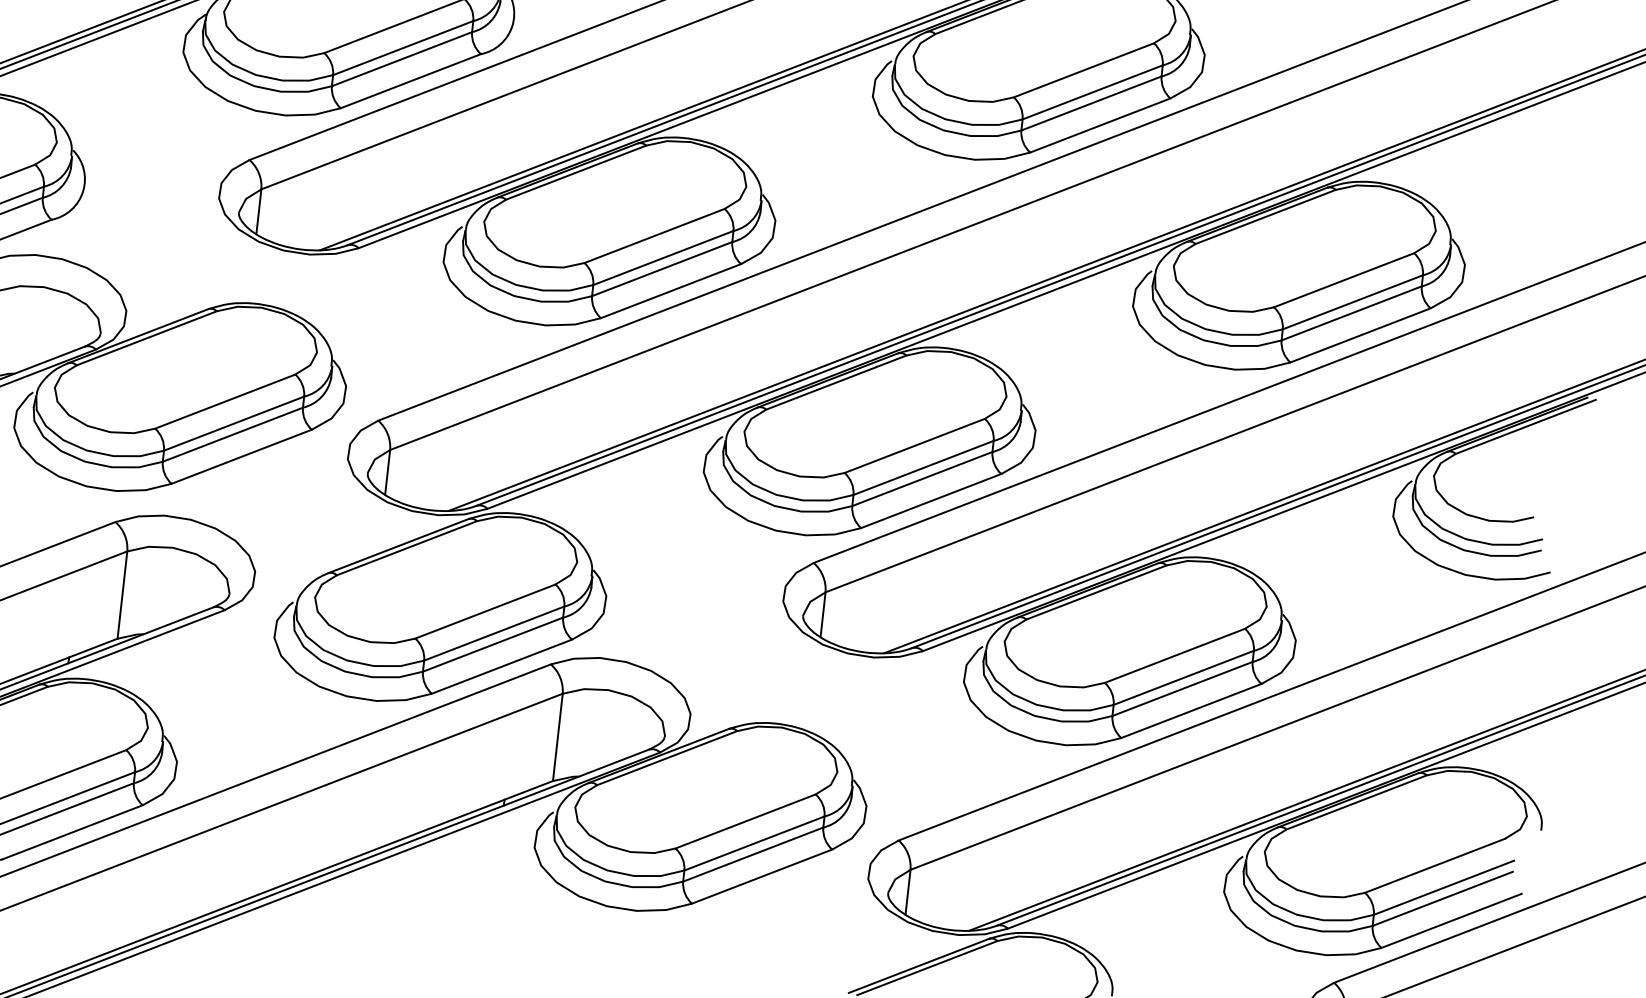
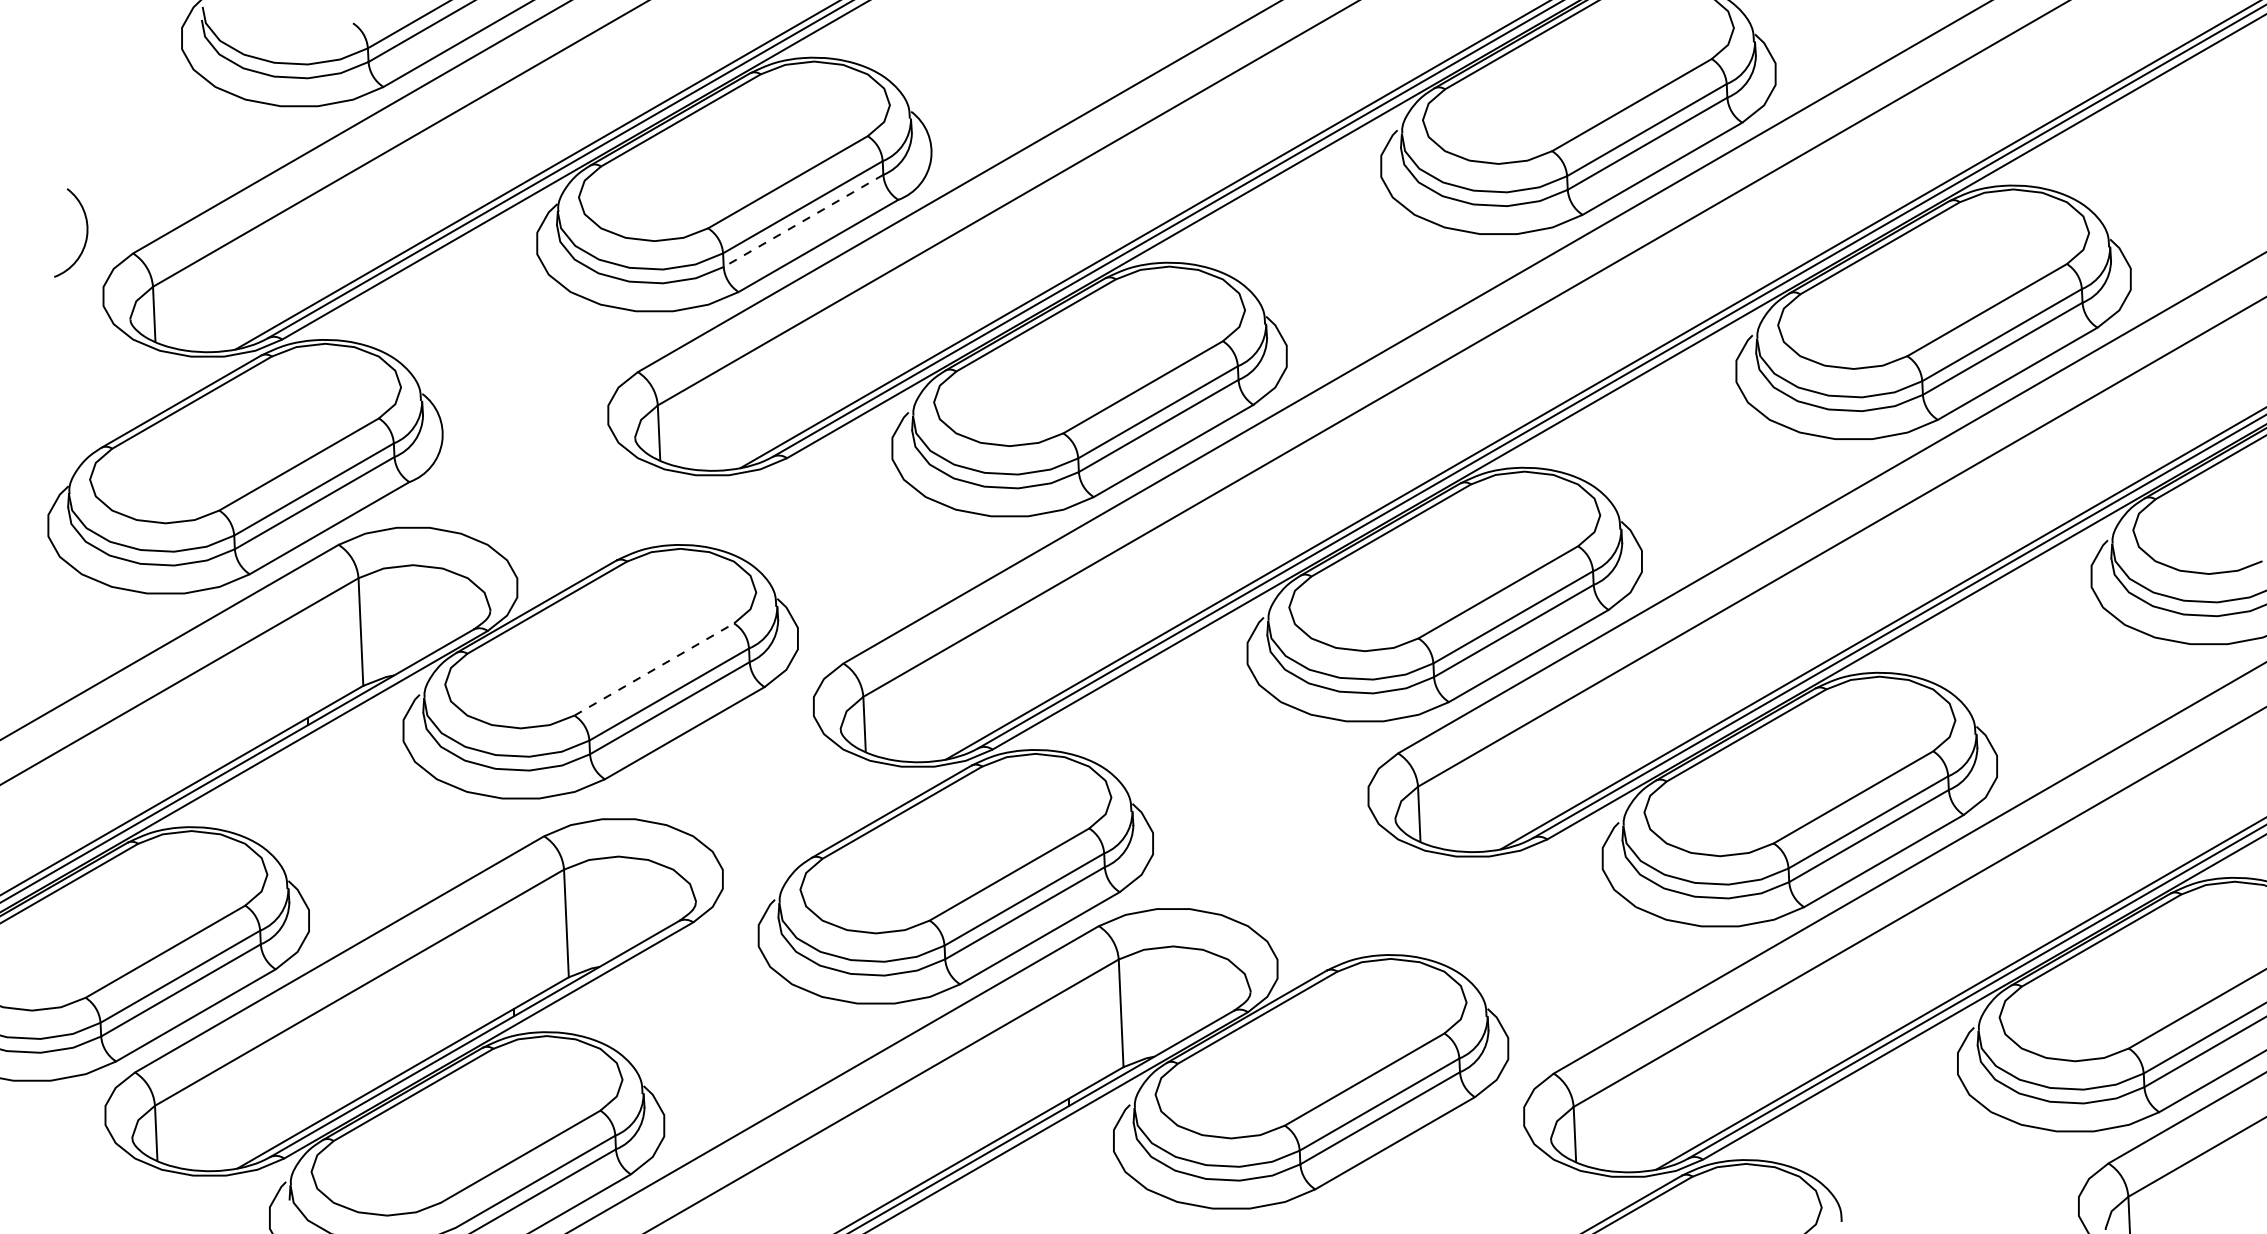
line: (401, 59) -> (803, 221), solid -> dashed
line: (225, 401) -> (654, 669), solid -> dashed

